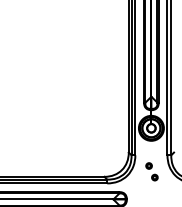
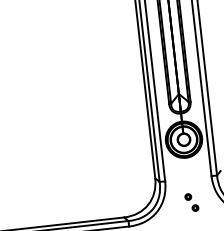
part: (151, 171) -> (191, 202), size x0.7

